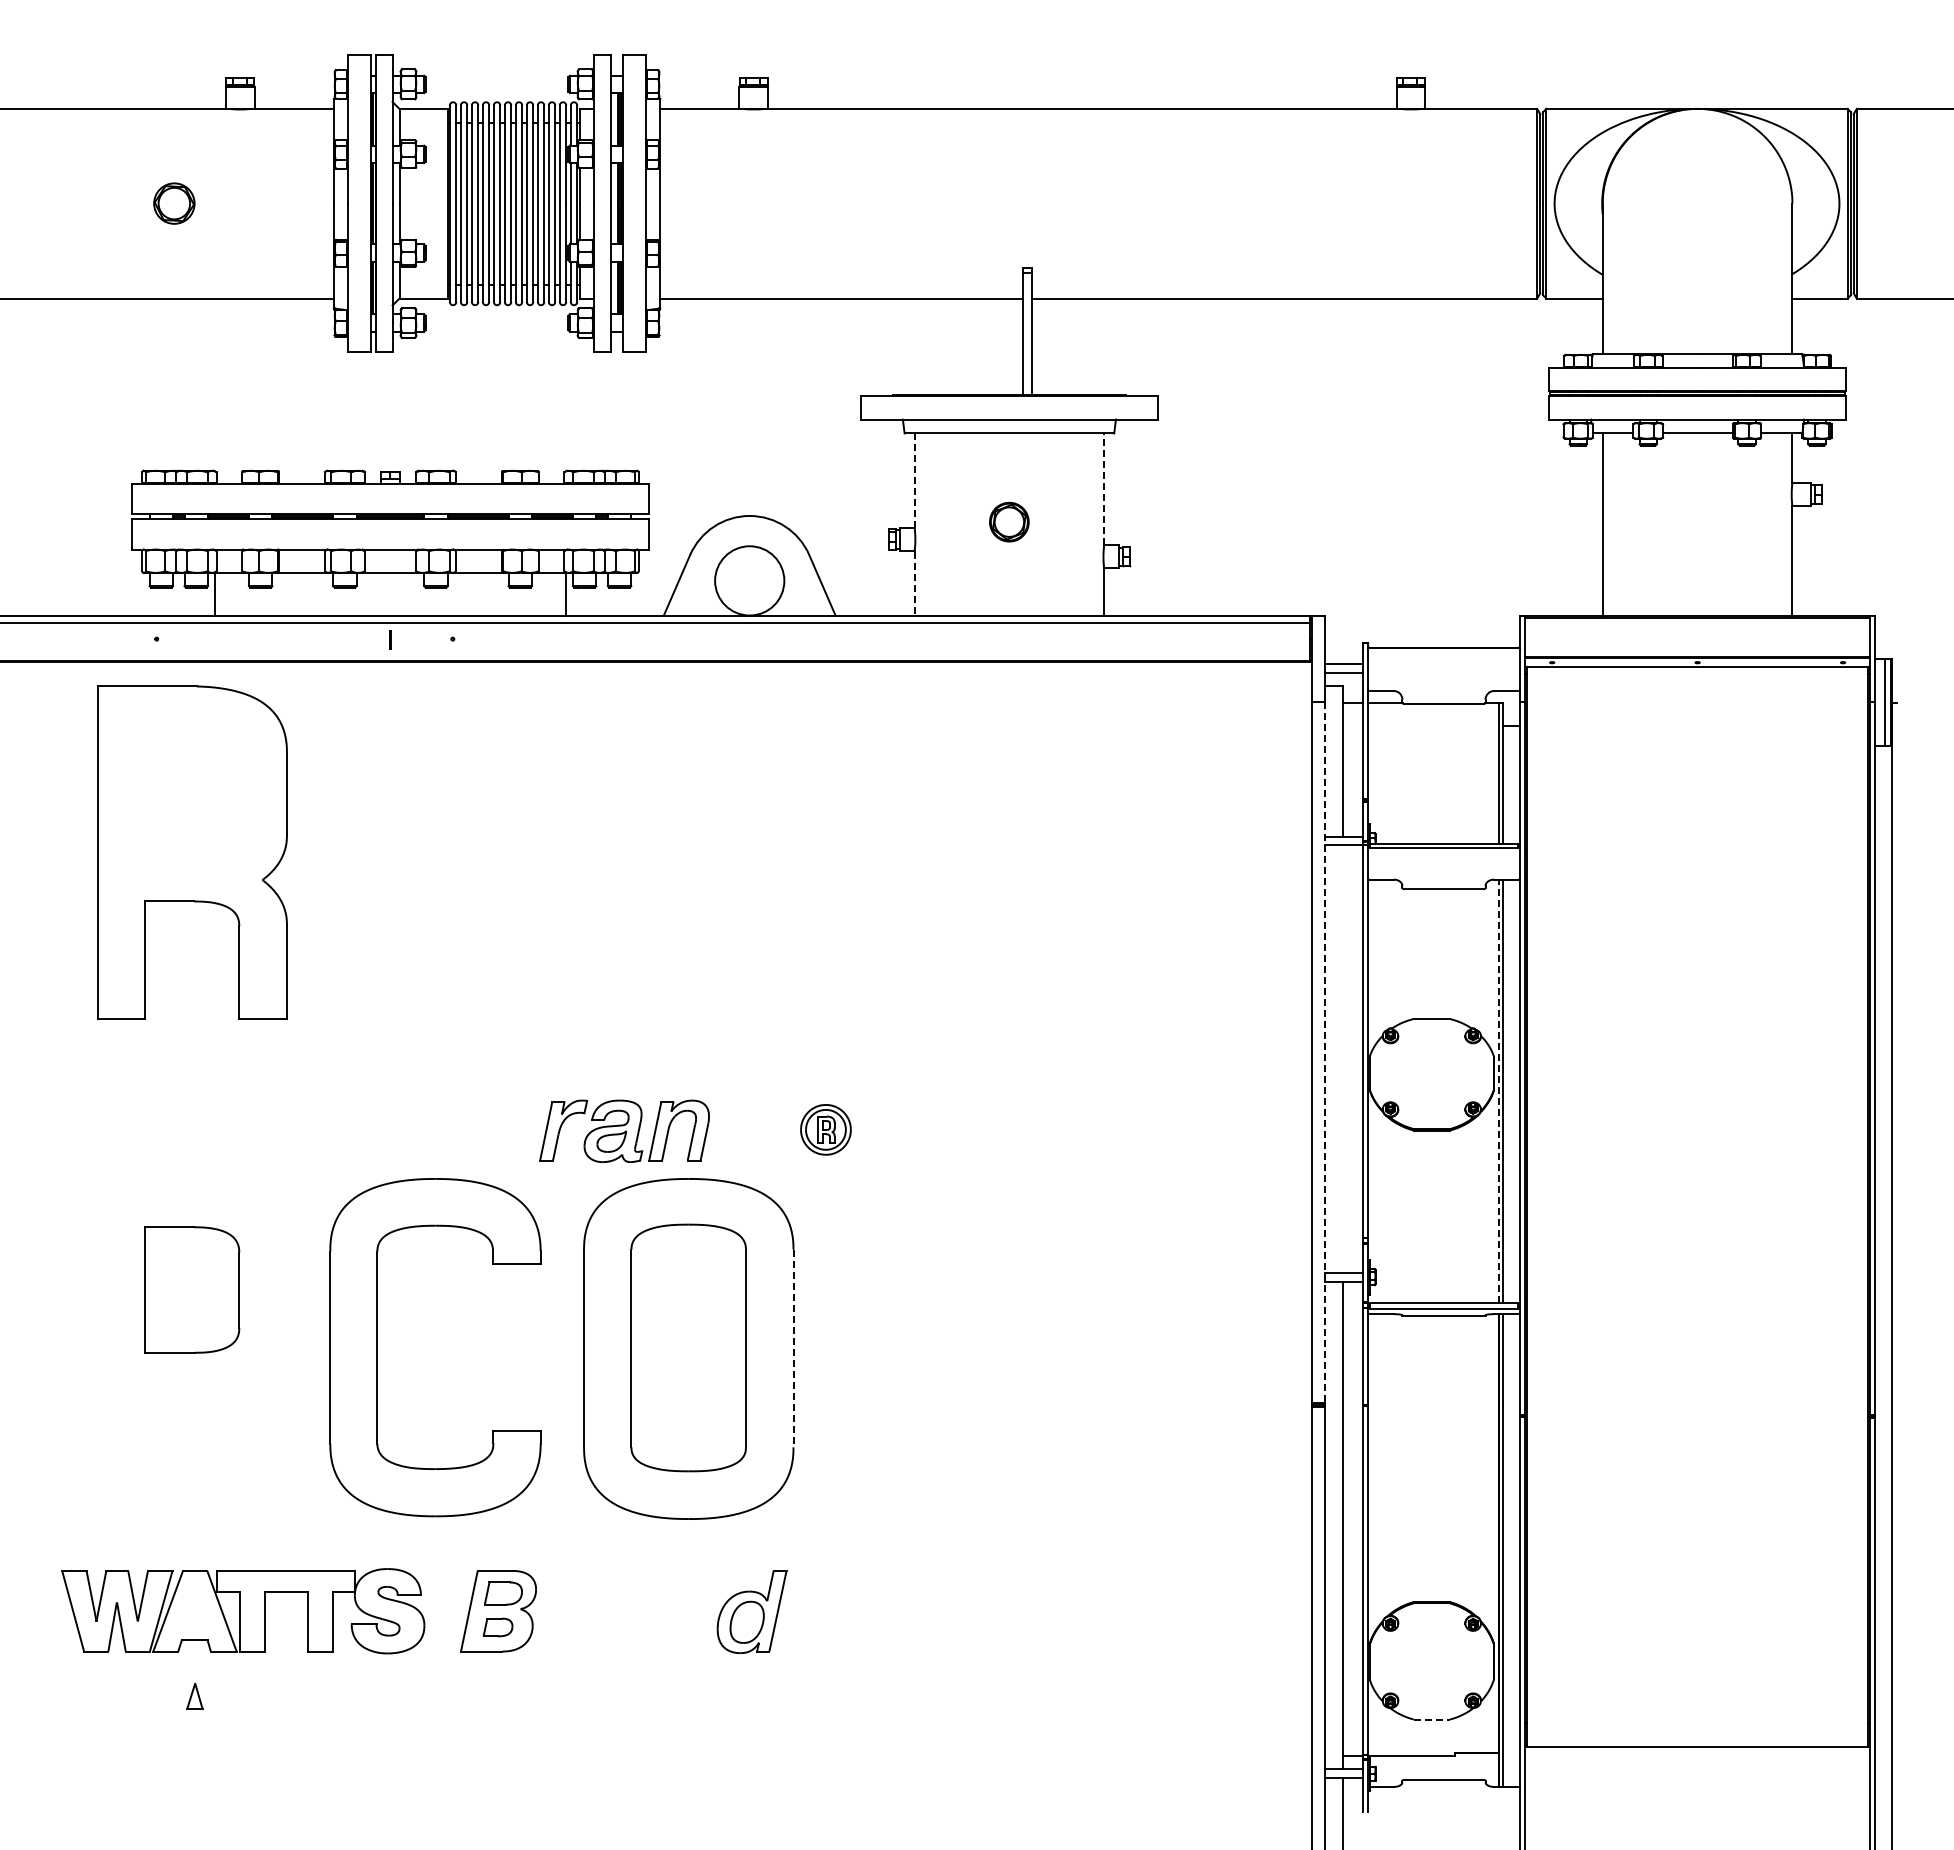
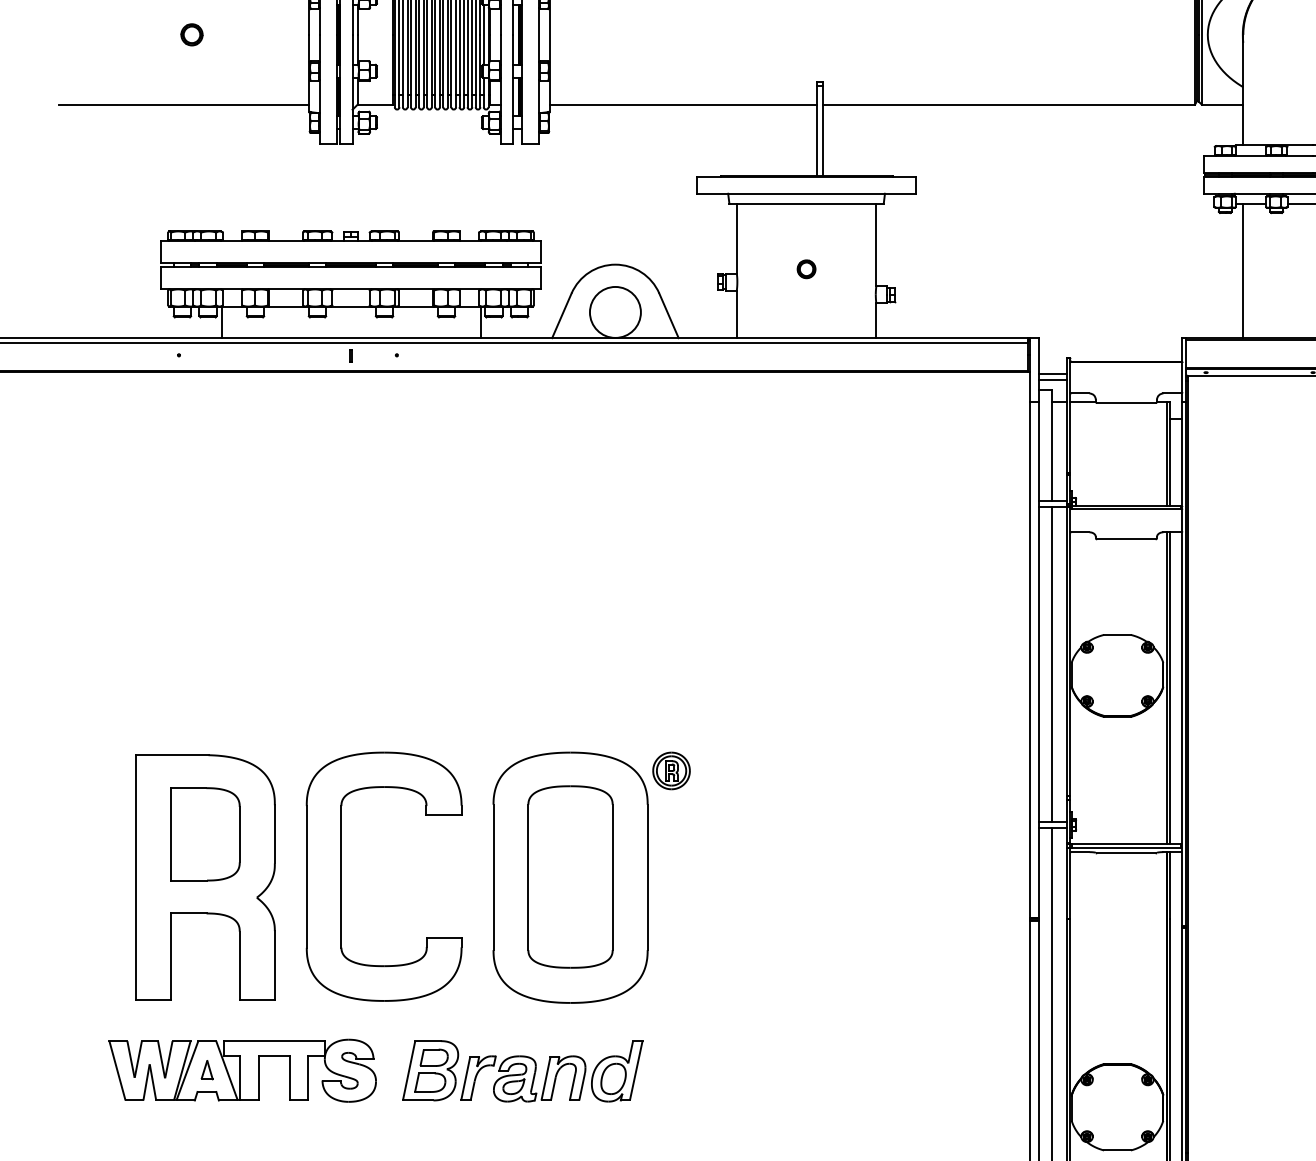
part: (174, 203) -> (192, 34), size x0.71
line: (914, 481) -> (736, 239), dashed -> solid
line: (1104, 489) -> (876, 245), dashed -> solid
part: (1009, 522) -> (806, 269), size x0.62
line: (914, 584) -> (736, 315), dashed -> solid
part: (192, 852) -> (205, 877), moved
line: (1325, 1052) -> (1039, 659), dashed -> solid
line: (1342, 1059) -> (1051, 664), added
line: (1498, 1091) -> (1166, 688), dashed -> solid
part: (825, 1129) -> (671, 770), moved
part: (624, 1130) -> (523, 1078), moved
line: (793, 1348) -> (647, 877), dashed -> solid
part: (497, 1627) -> (429, 1082), size x1.43
part: (194, 1695) -> (206, 1069), moved
line: (1432, 1719) -> (1117, 1150), dashed -> solid

